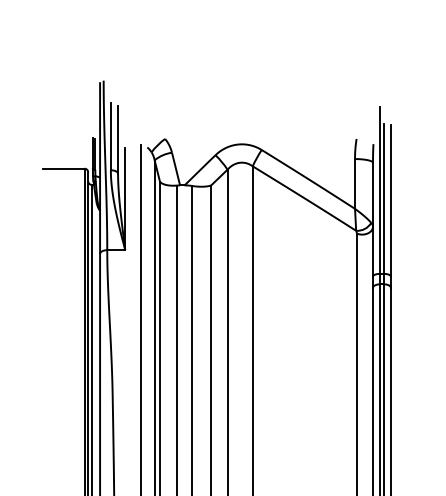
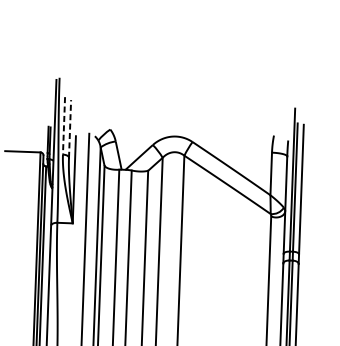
line: (110, 136) -> (63, 125), solid -> dashed
line: (118, 139) -> (70, 128), solid -> dashed

